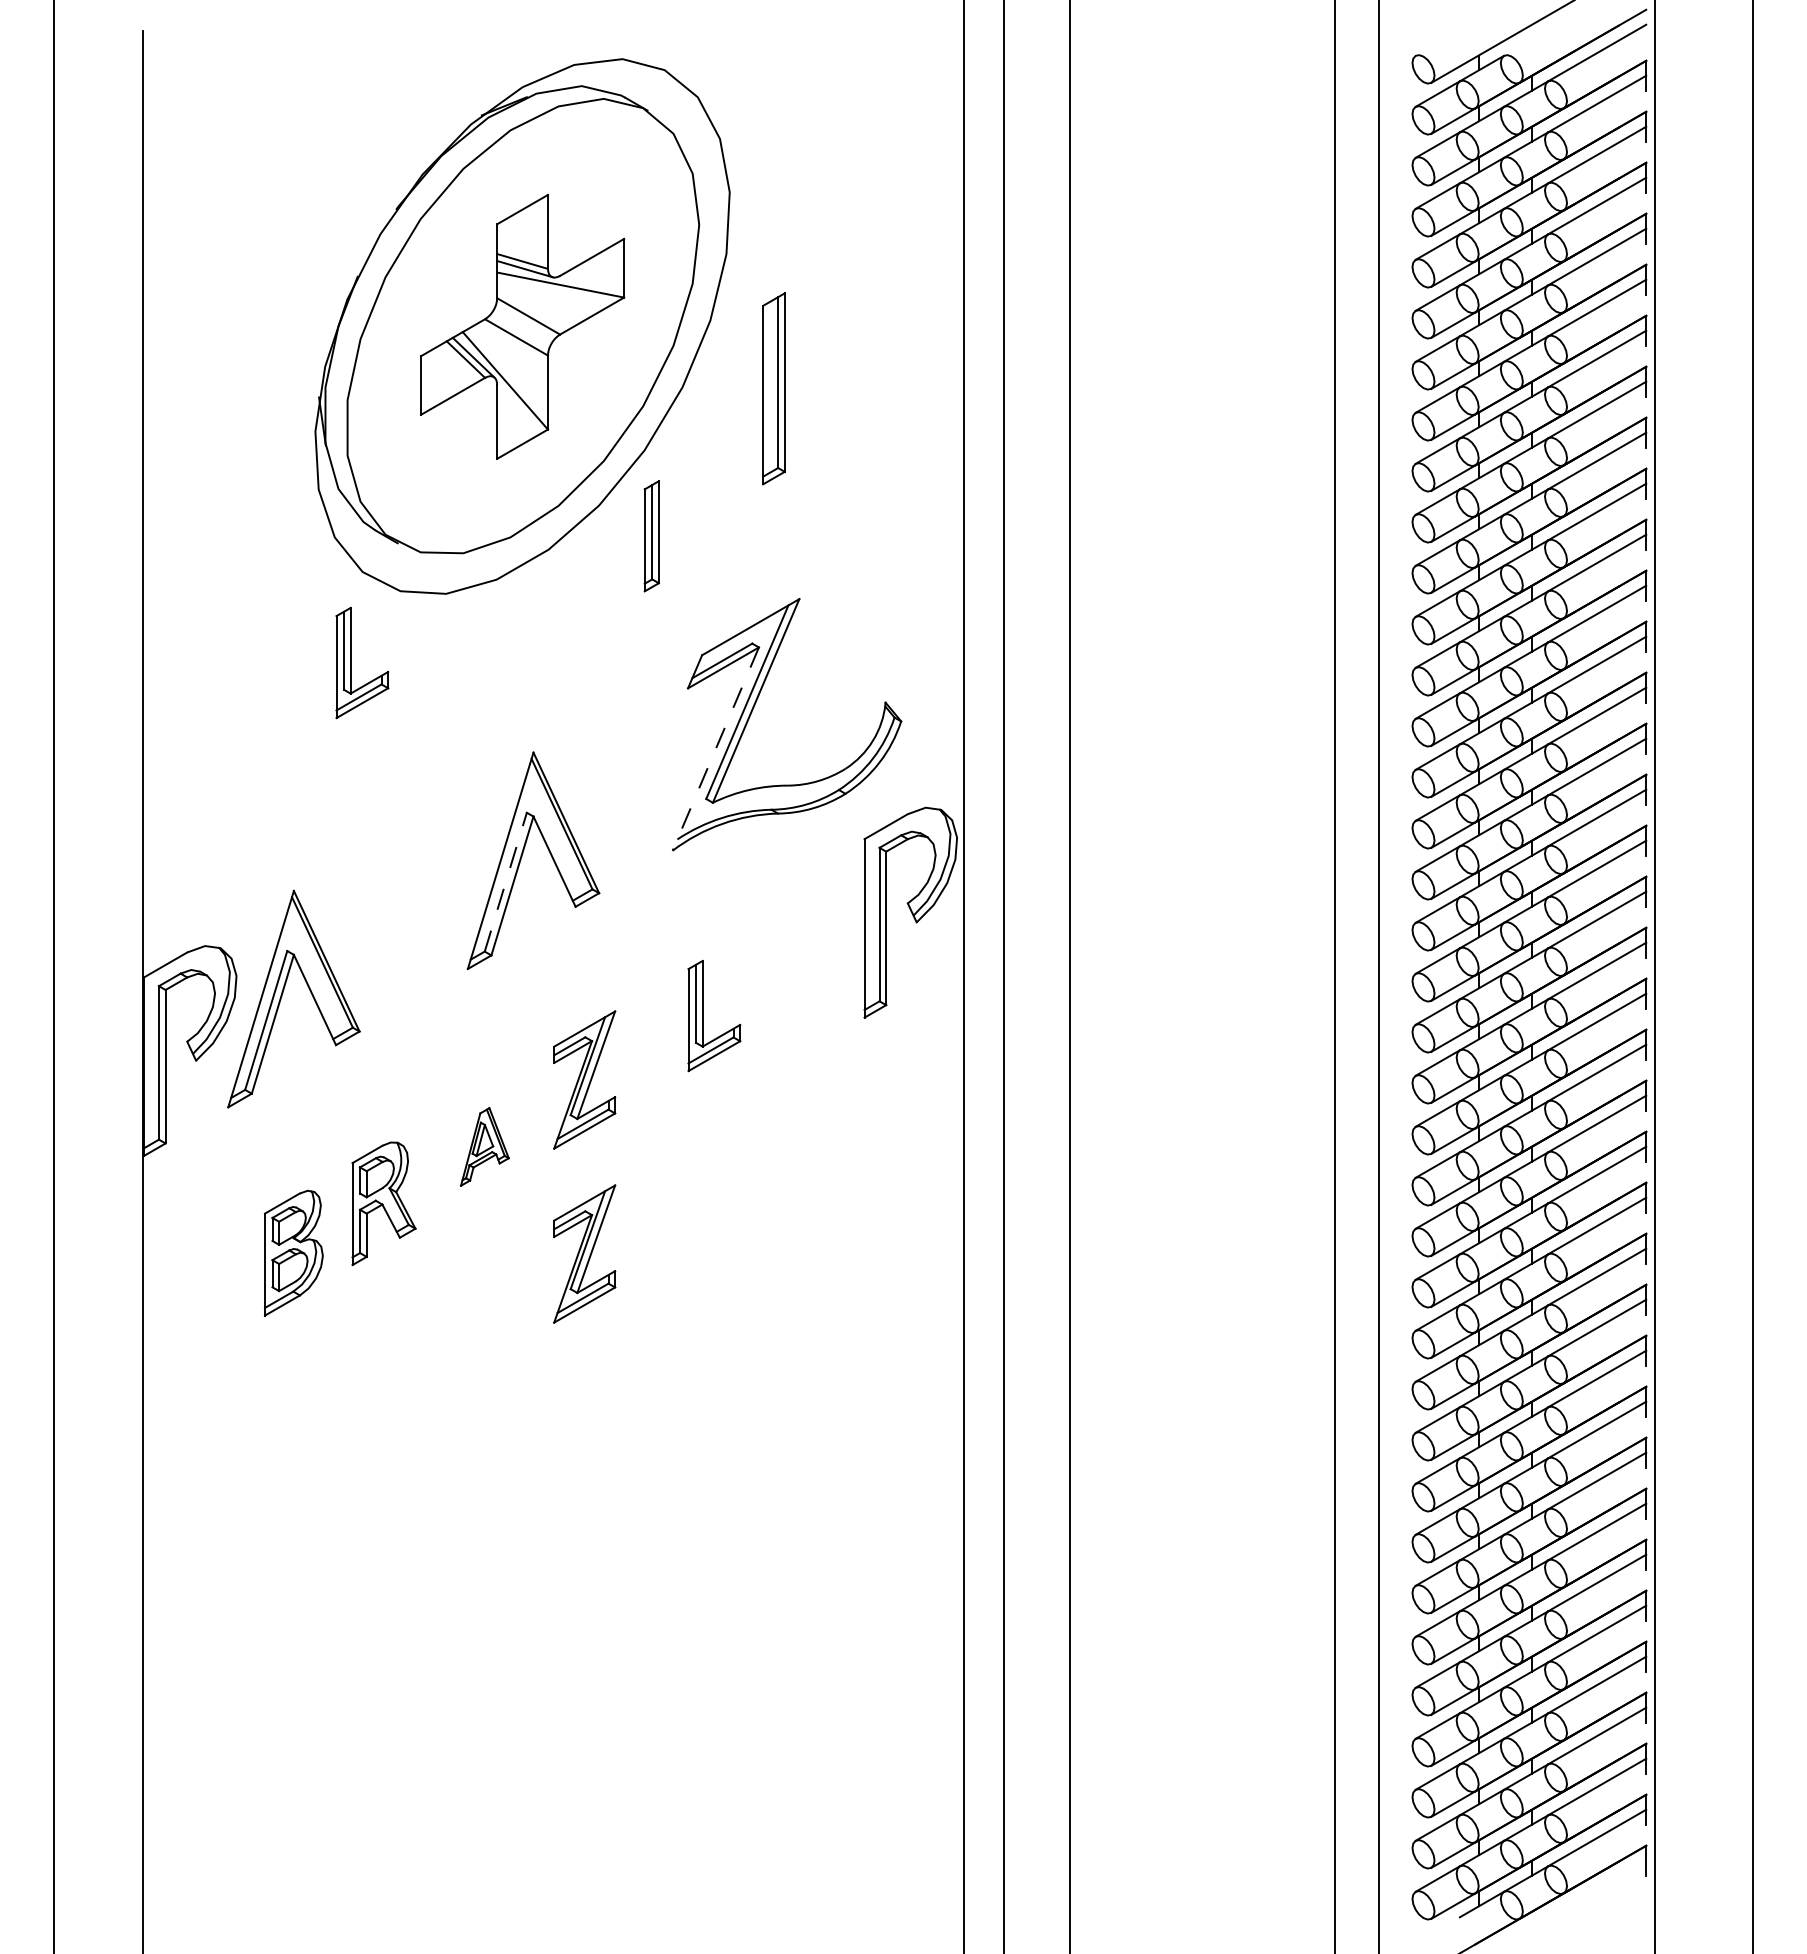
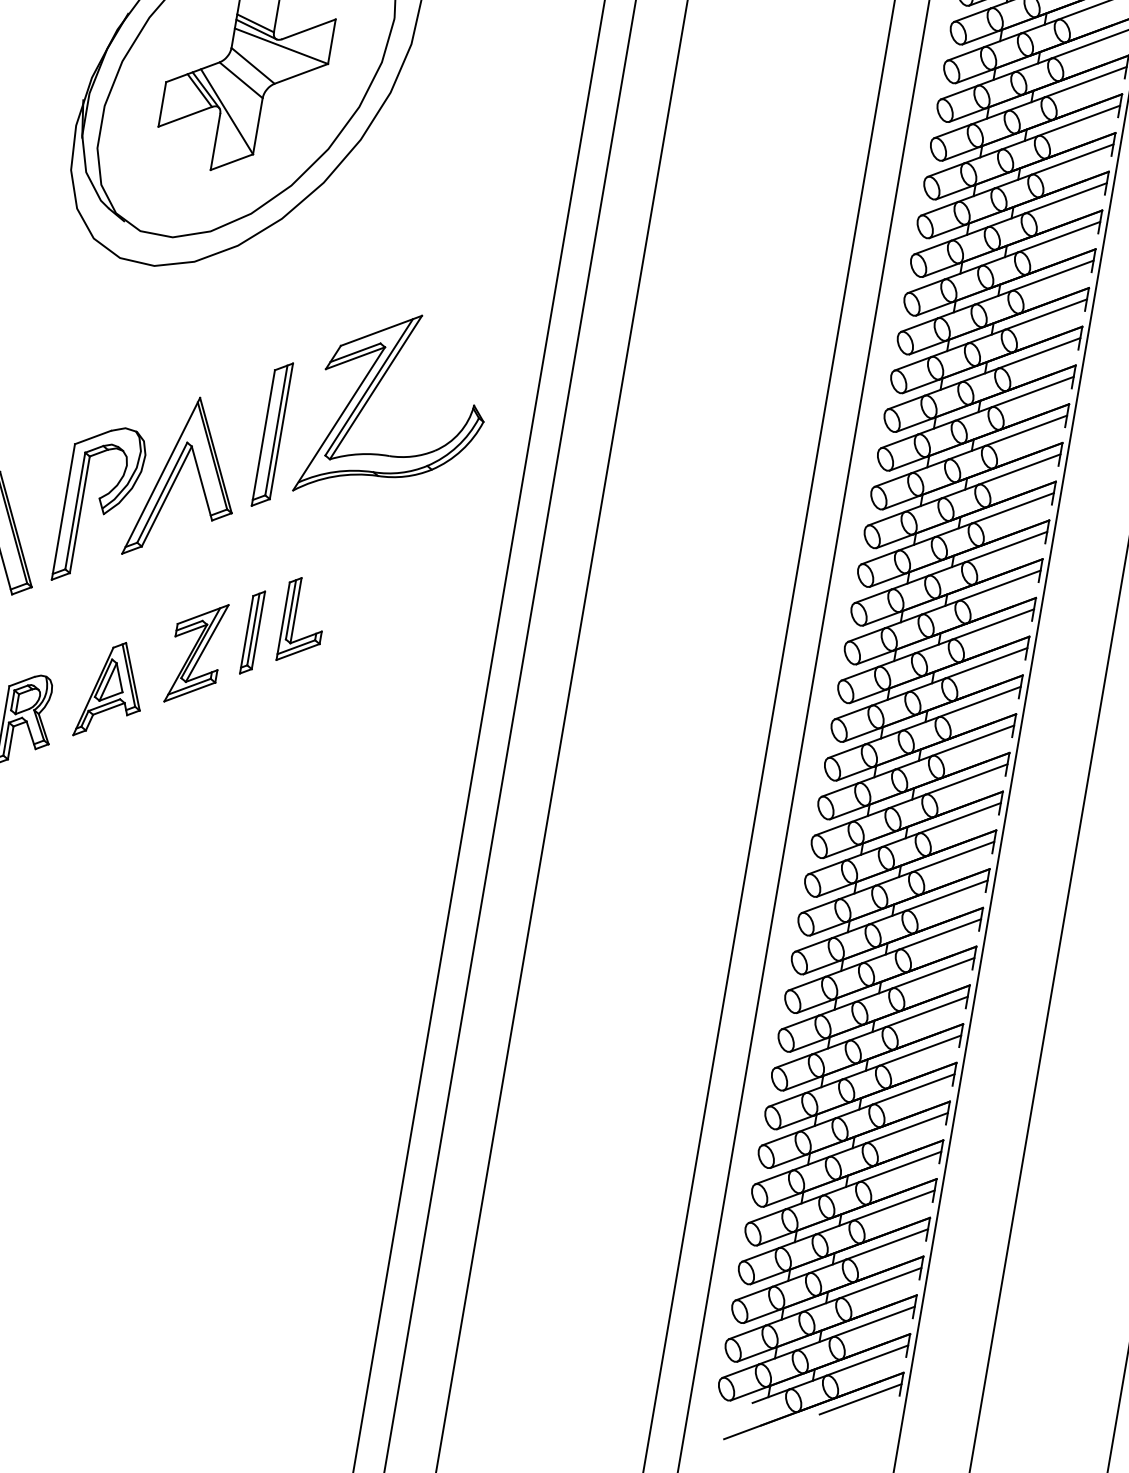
part: (773, 388) -> (272, 434), moved
part: (651, 536) -> (252, 632), moved
part: (351, 663) -> (73, 306), removed
line: (715, 749) -> (338, 419), dashed -> solid
line: (505, 882) -> (162, 492), dashed -> solid
part: (910, 912) -> (100, 505), moved
part: (484, 1146) -> (111, 690), size x1.67
part: (584, 1253) -> (173, 785), removed
line: (1597, 1888) -> (860, 1398), added

